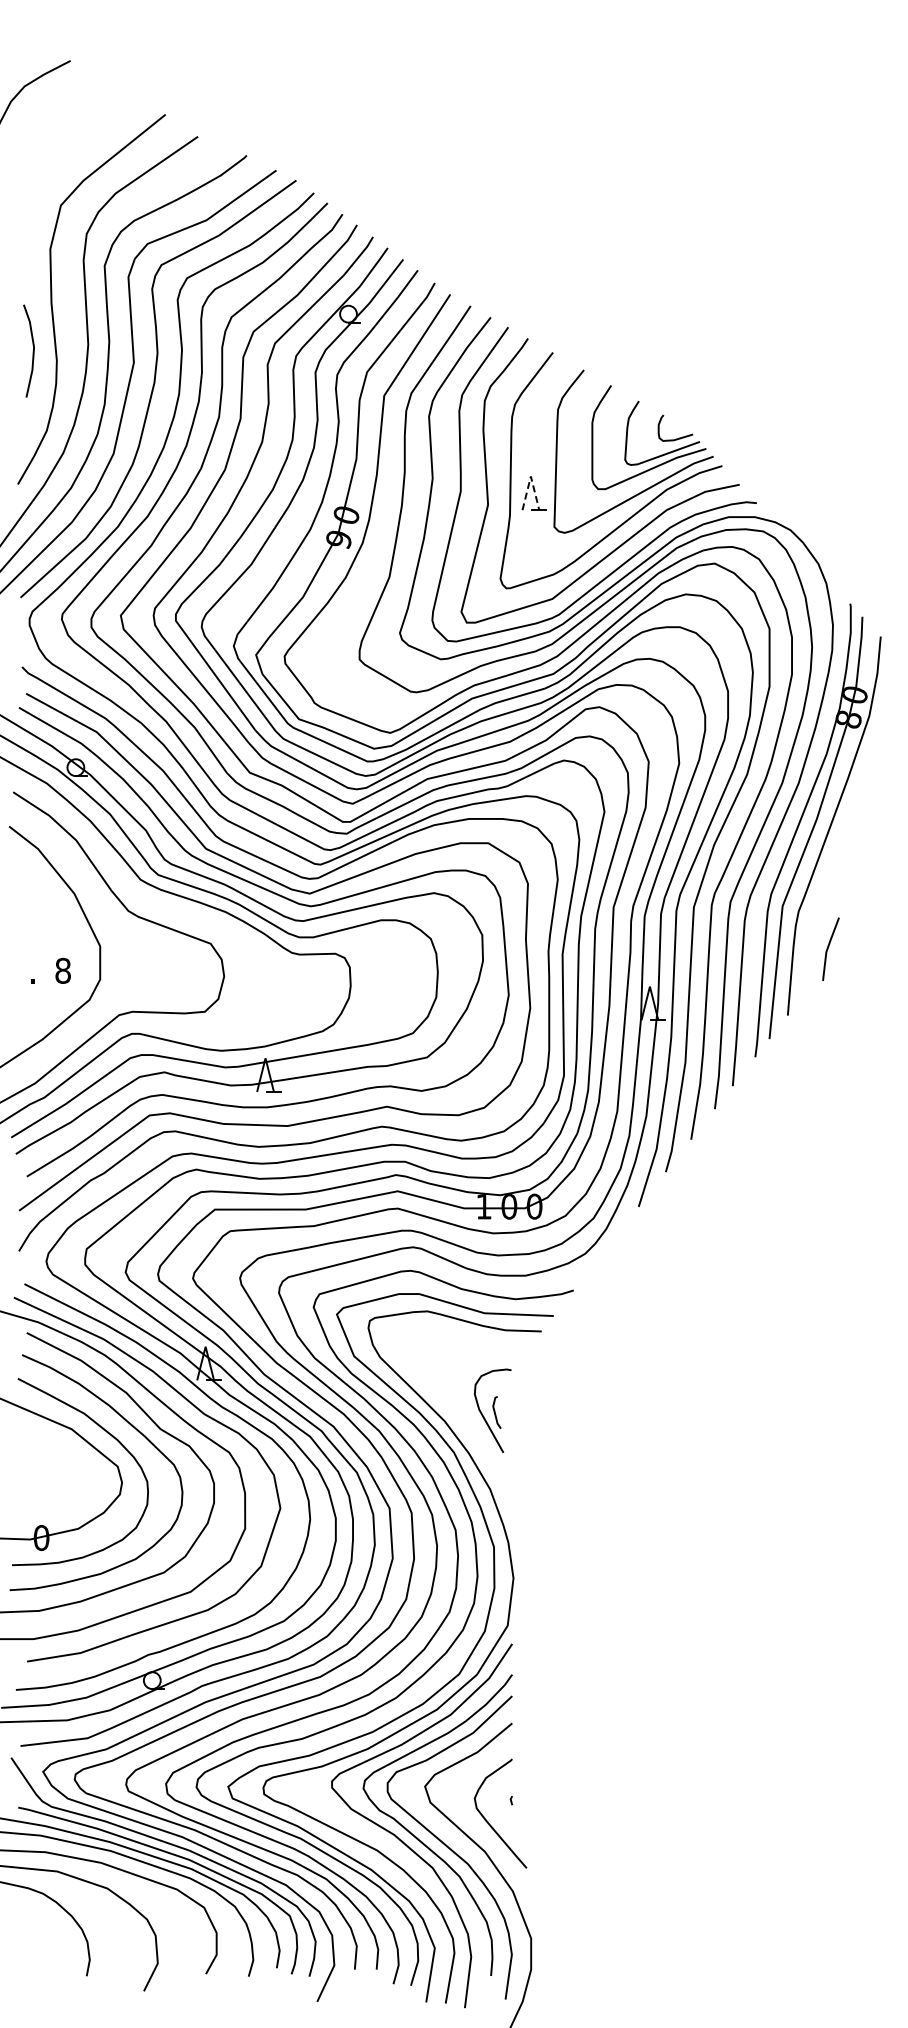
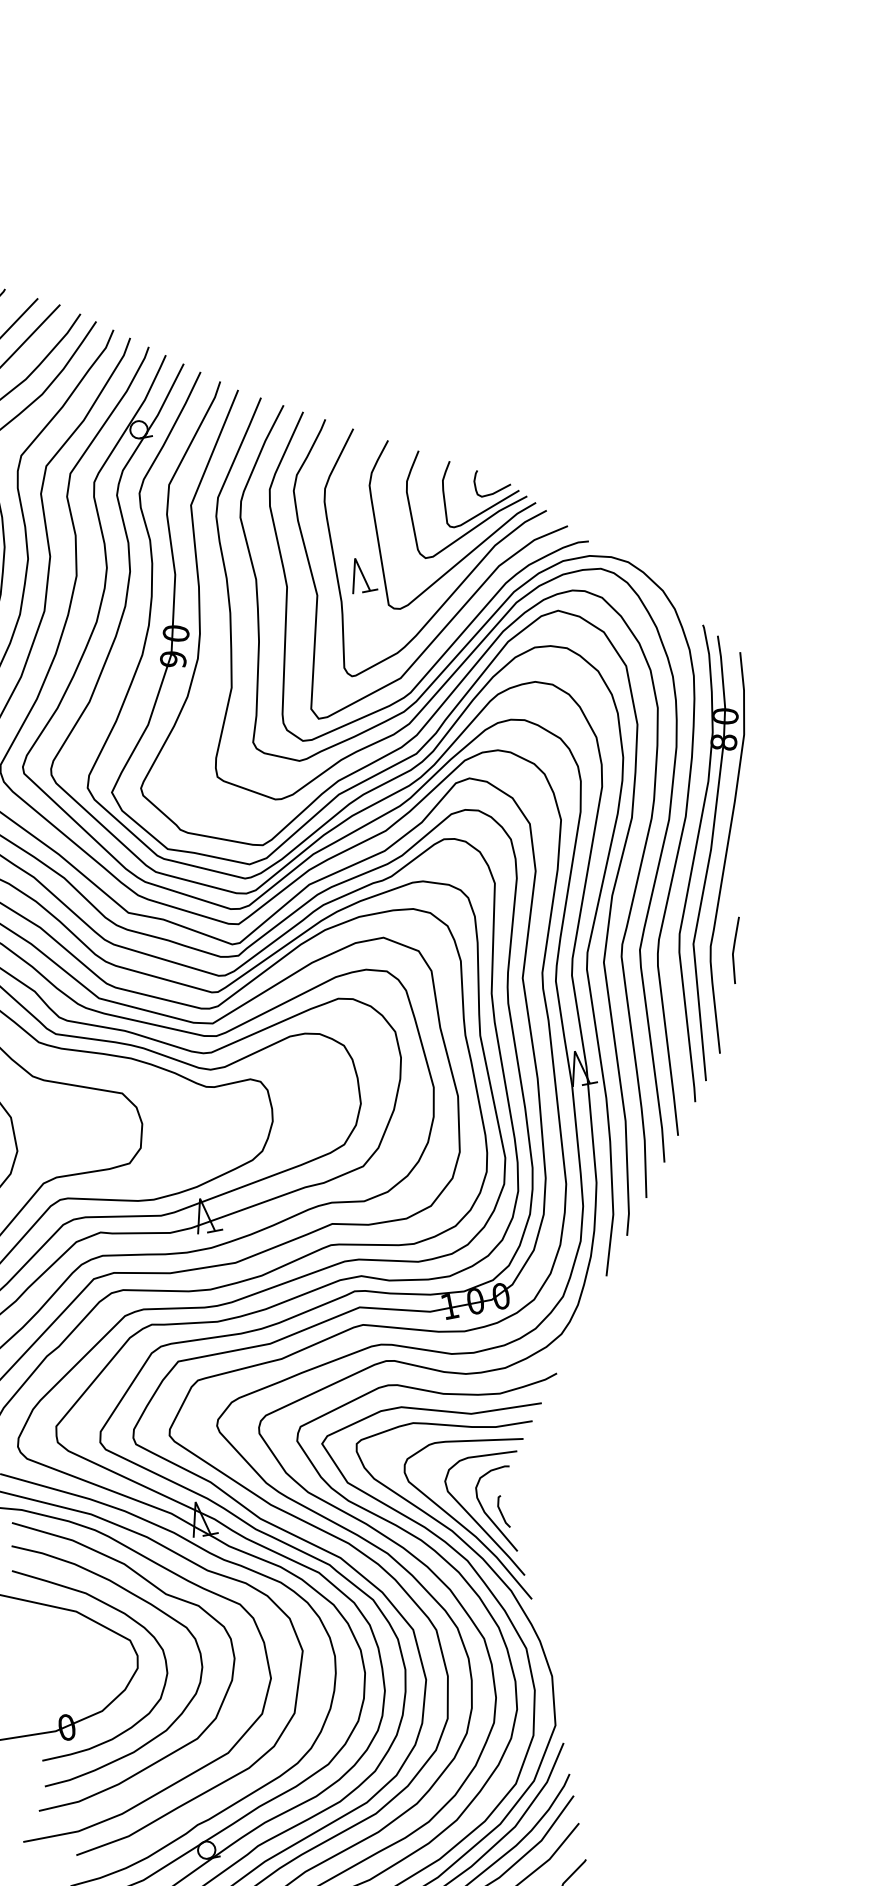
line: (530, 476) -> (354, 558), dashed -> solid
line: (828, 948) -> (734, 950), moved
part: (469, 1417) -> (476, 1522), added

